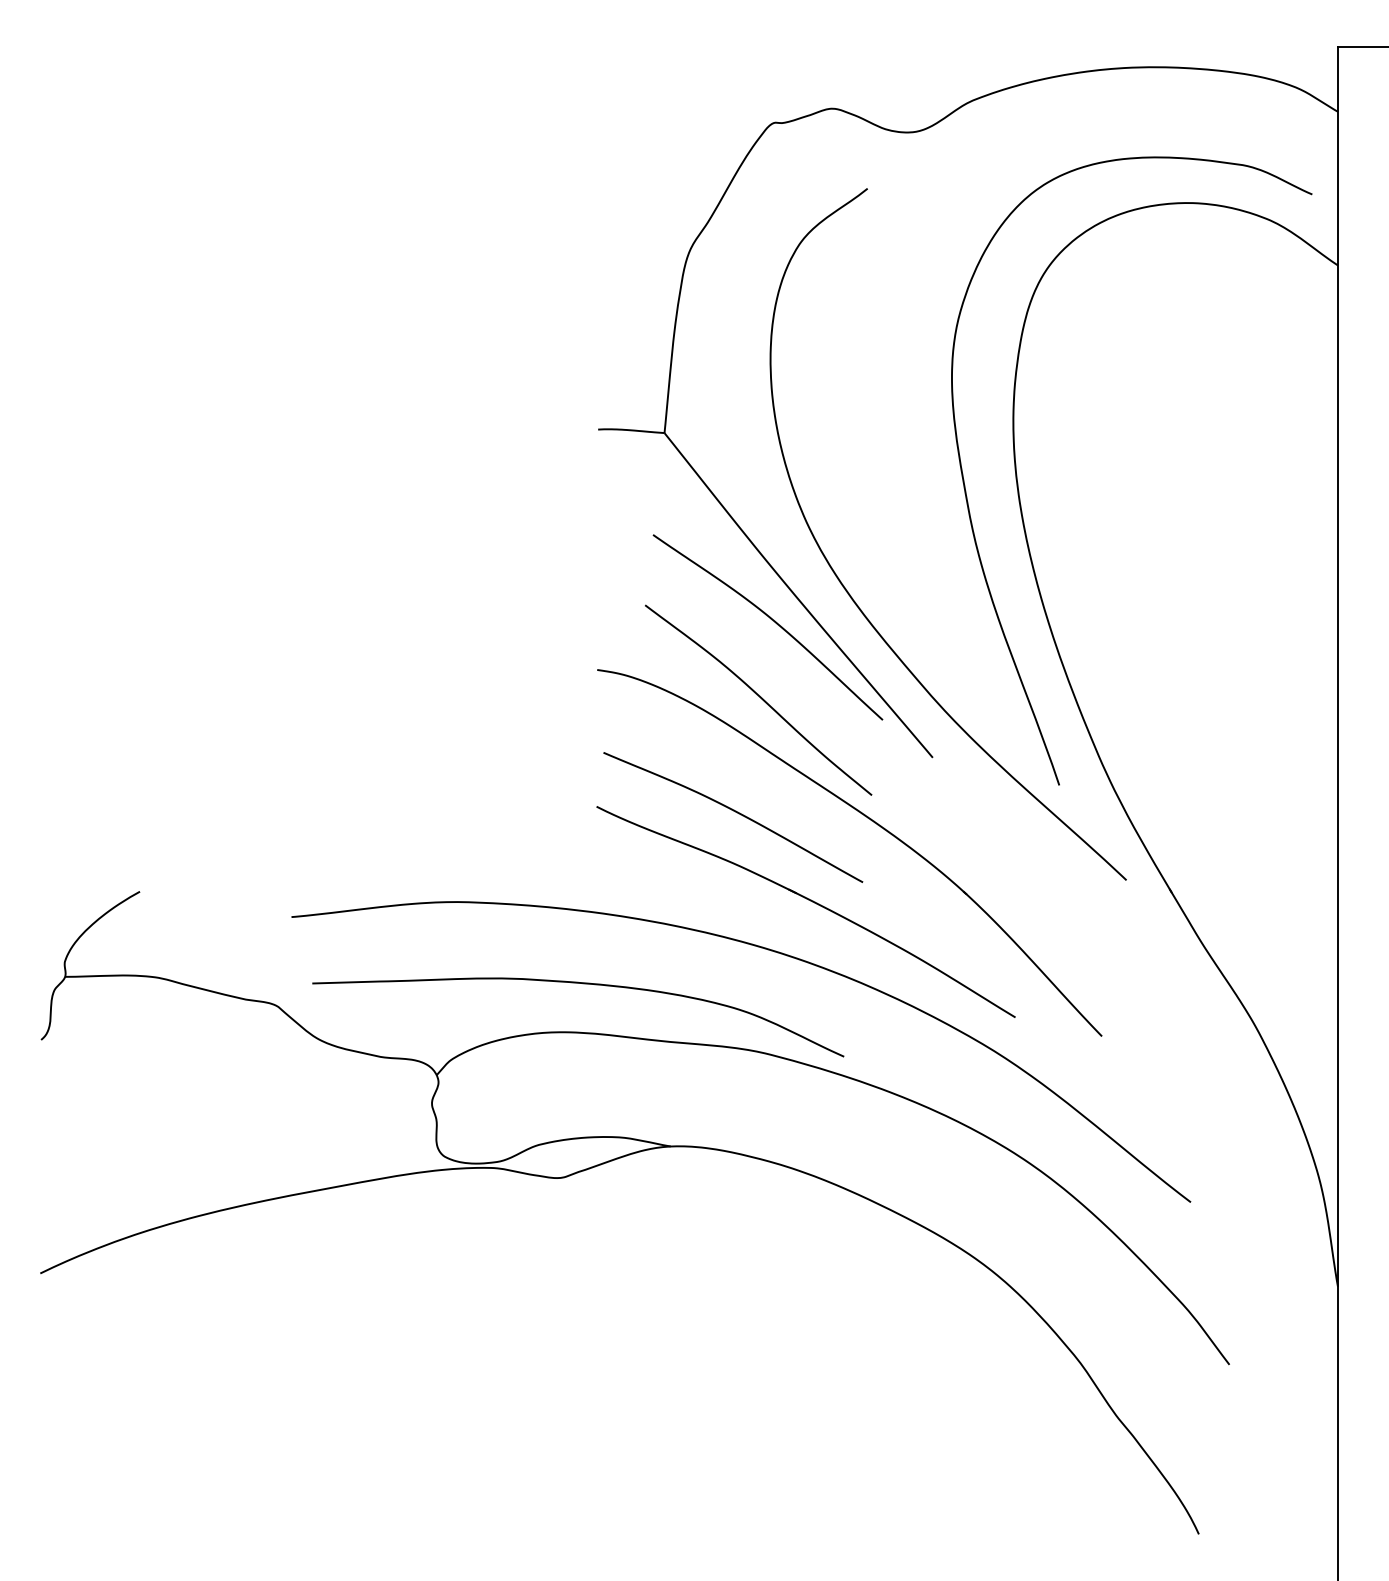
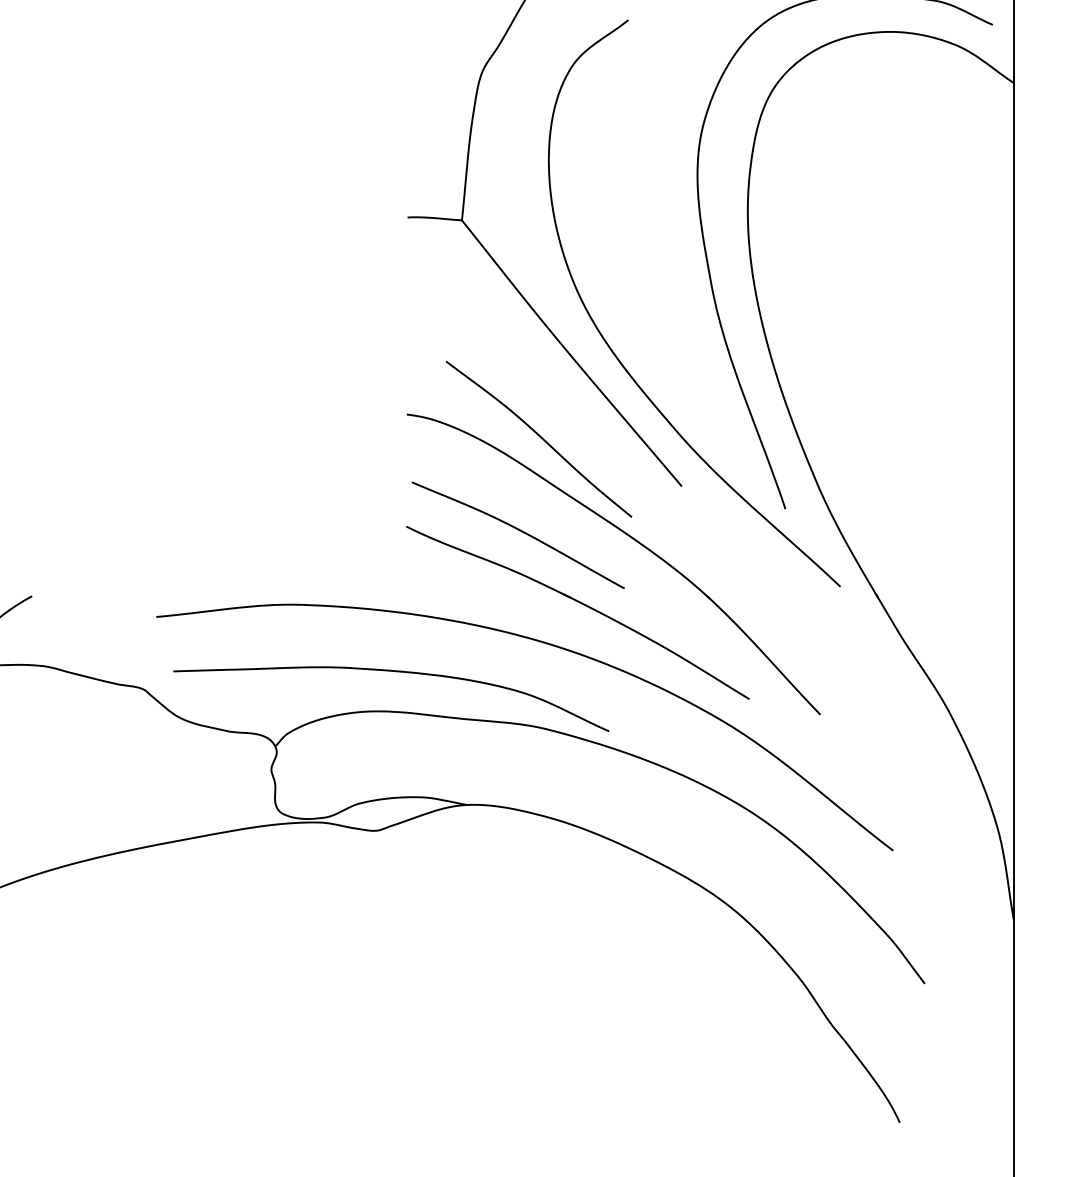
curve: (771, 620) -> (549, 373), removed

